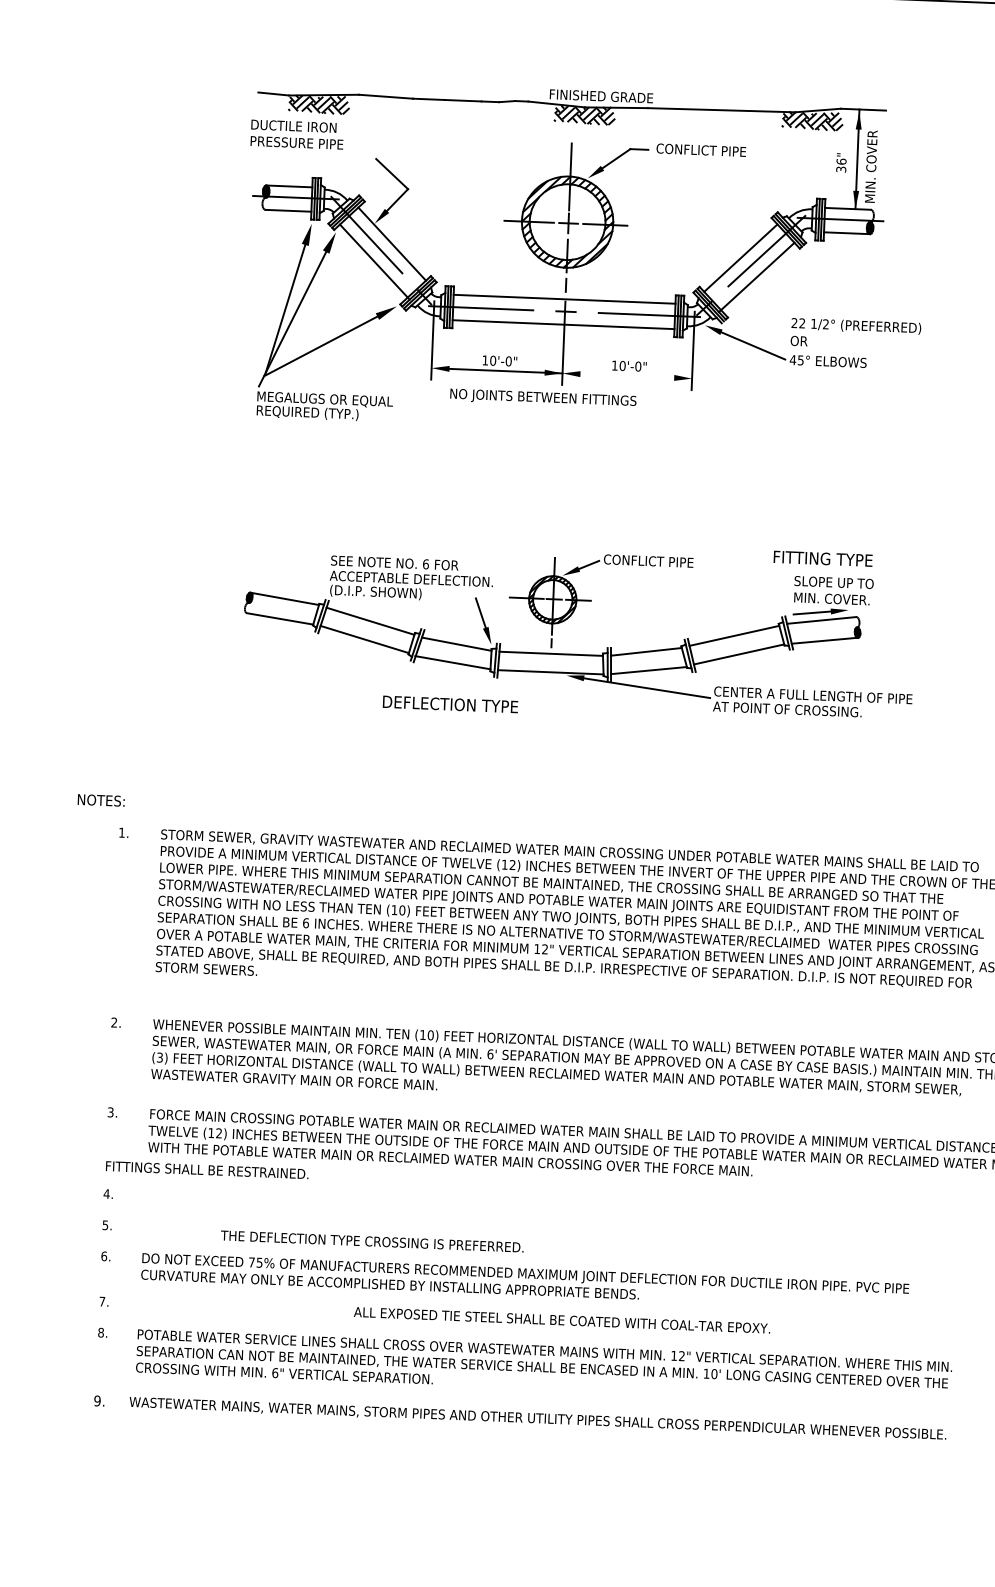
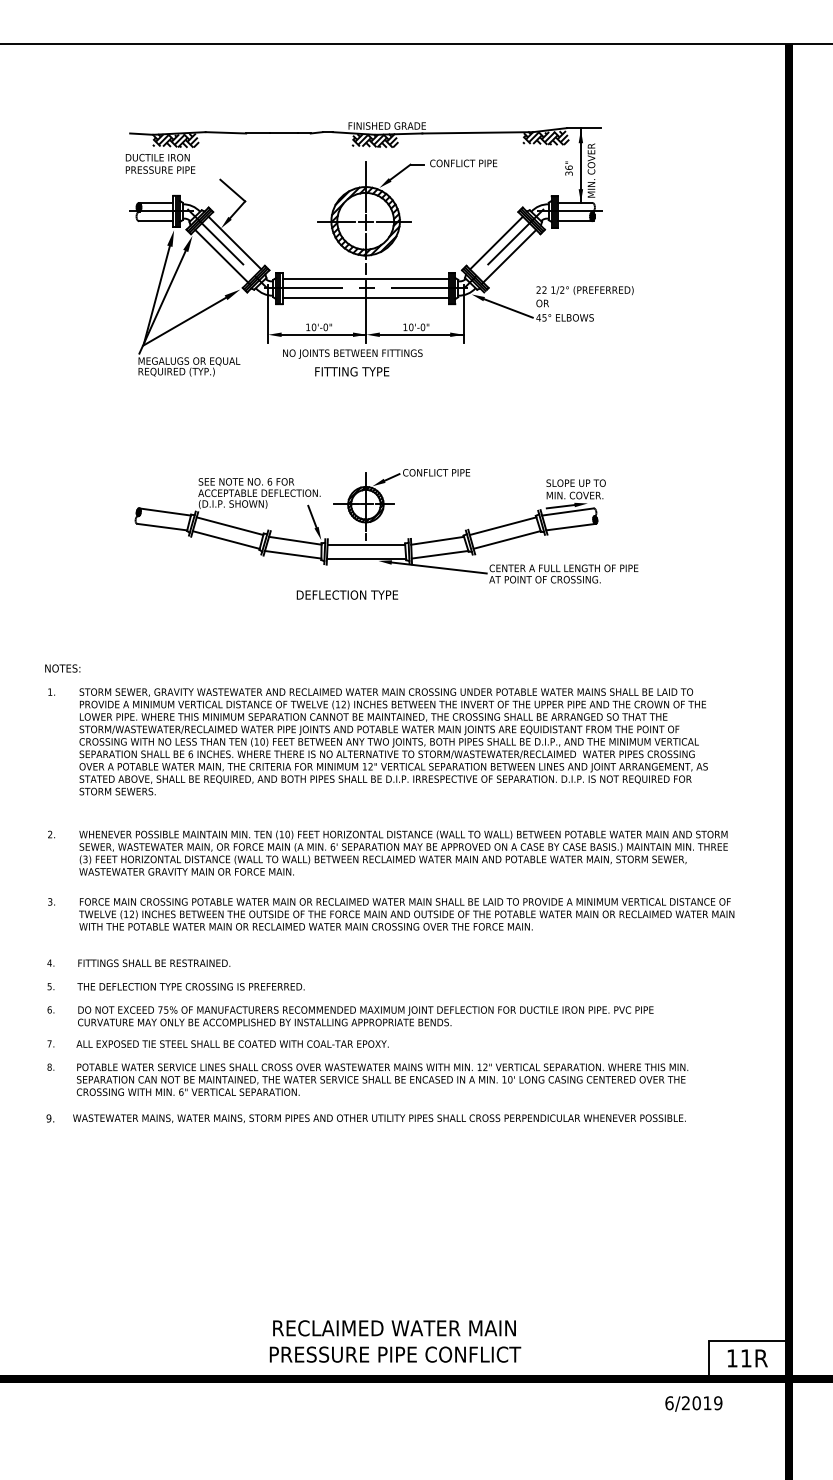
line: (635, 376) -> (421, 334), added
text: (823, 558) -> (352, 371), moved
text: (450, 703) -> (347, 594), moved
text: (100, 800) -> (62, 668), moved
text: (207, 1170) -> (154, 963), moved
text: (371, 1241) -> (190, 986), moved
text: (562, 1319) -> (232, 1043), moved

